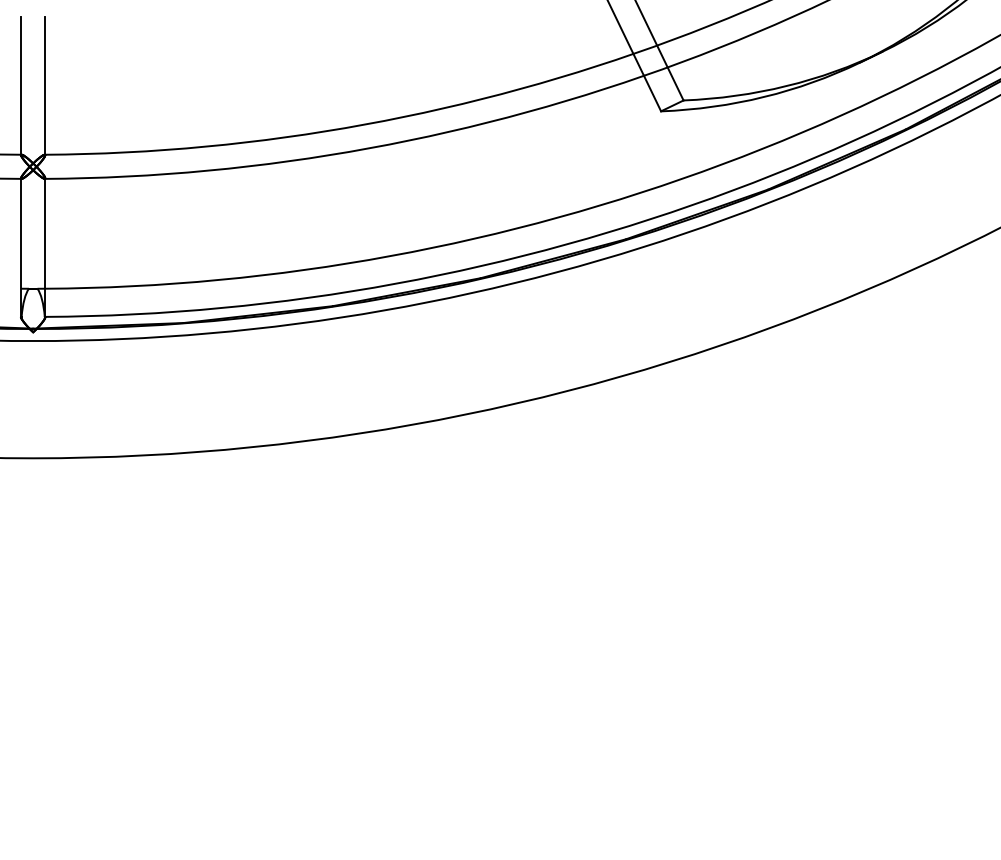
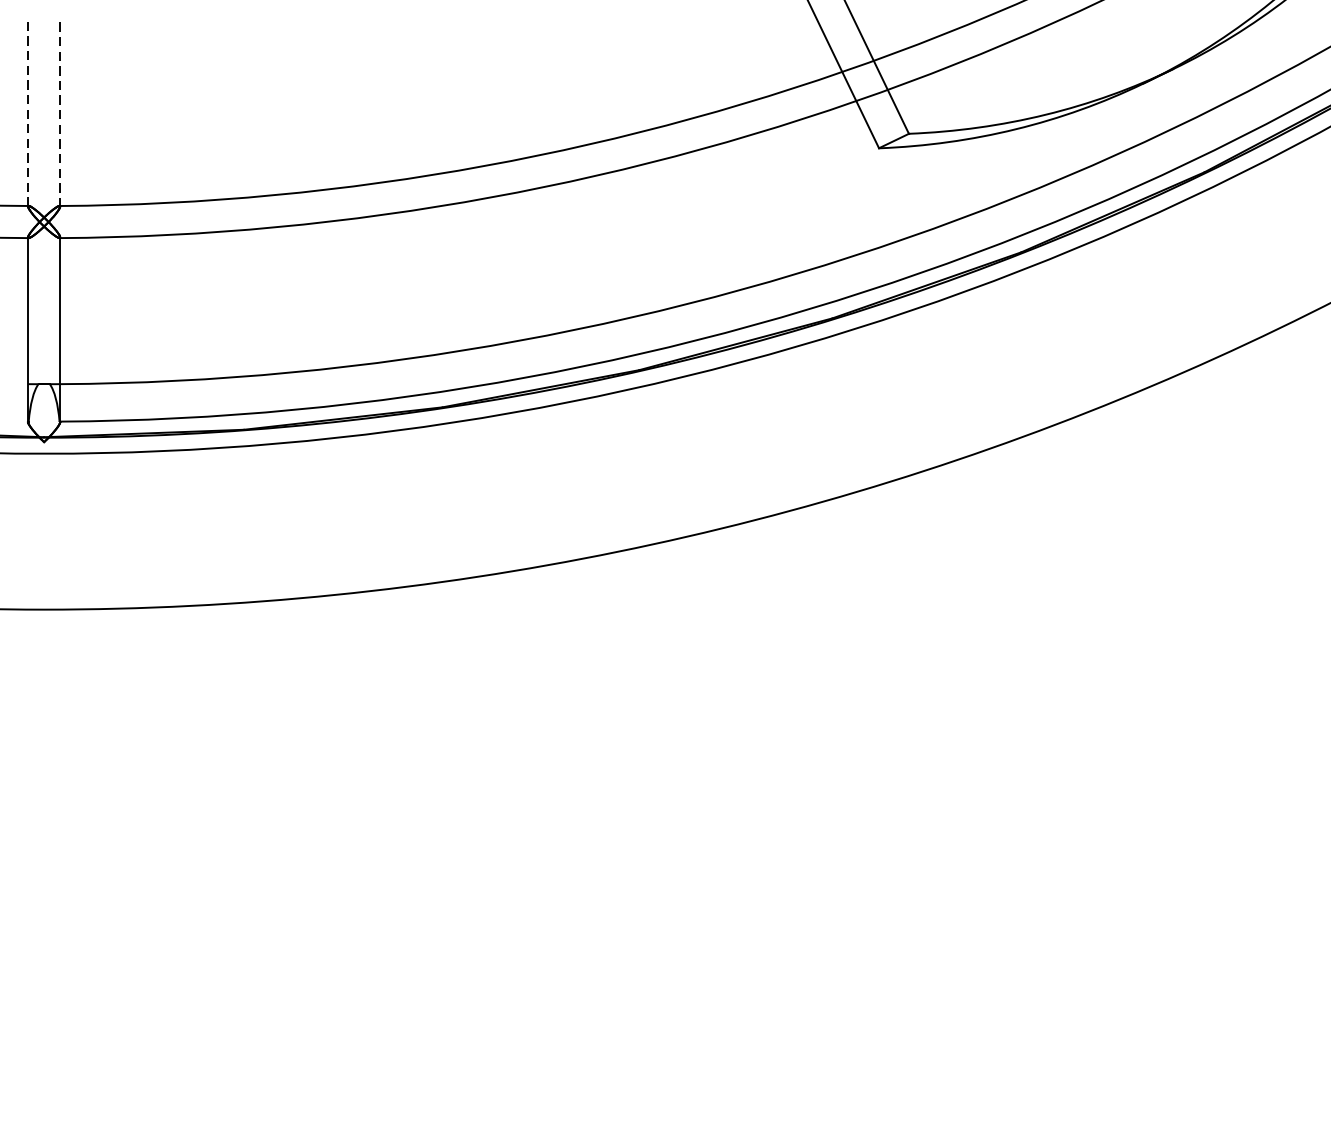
line: (21, 85) -> (28, 113), solid -> dashed
line: (45, 86) -> (60, 115), solid -> dashed

